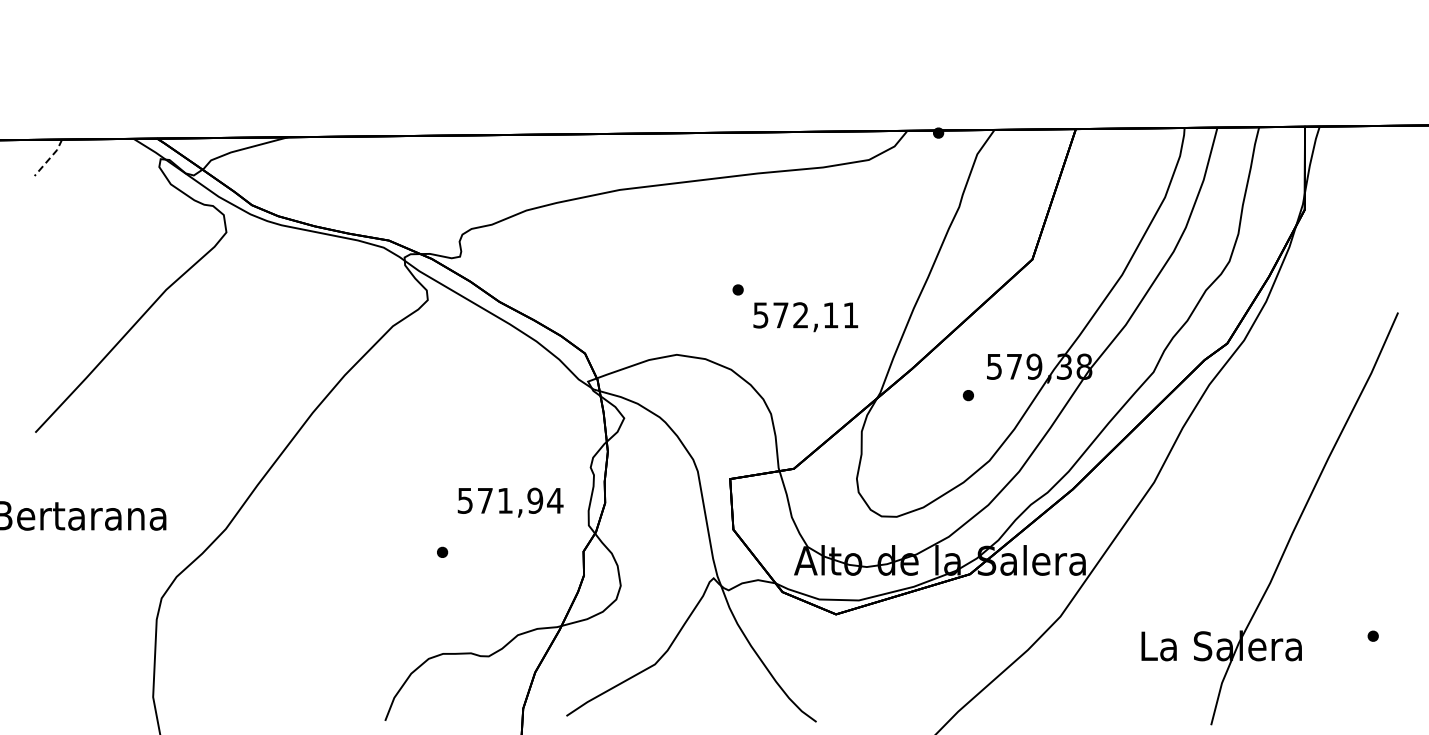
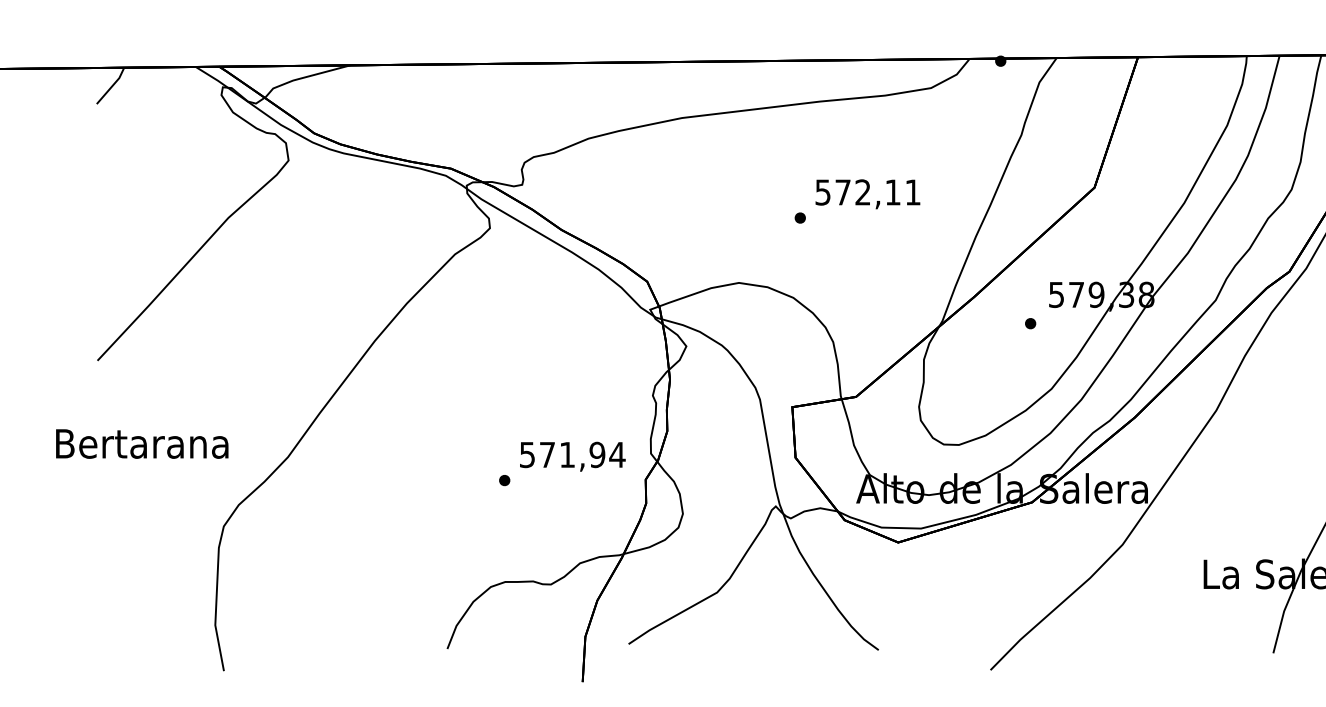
line: (50, 158) -> (112, 86), dashed -> solid
text: (805, 317) -> (867, 194), moved
text: (510, 502) -> (572, 456), moved

